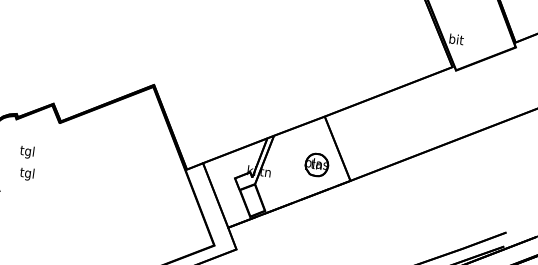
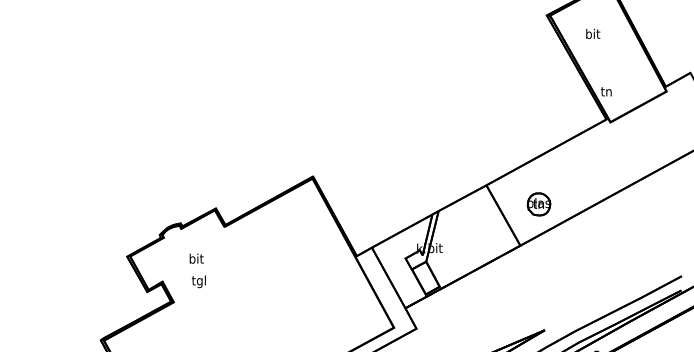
text: (457, 39) -> (607, 91), bit -> tn
text: (27, 151) -> (196, 259), tgl -> bit
part: (316, 165) -> (538, 204), moved
text: (265, 172) -> (435, 248), tn -> bit

